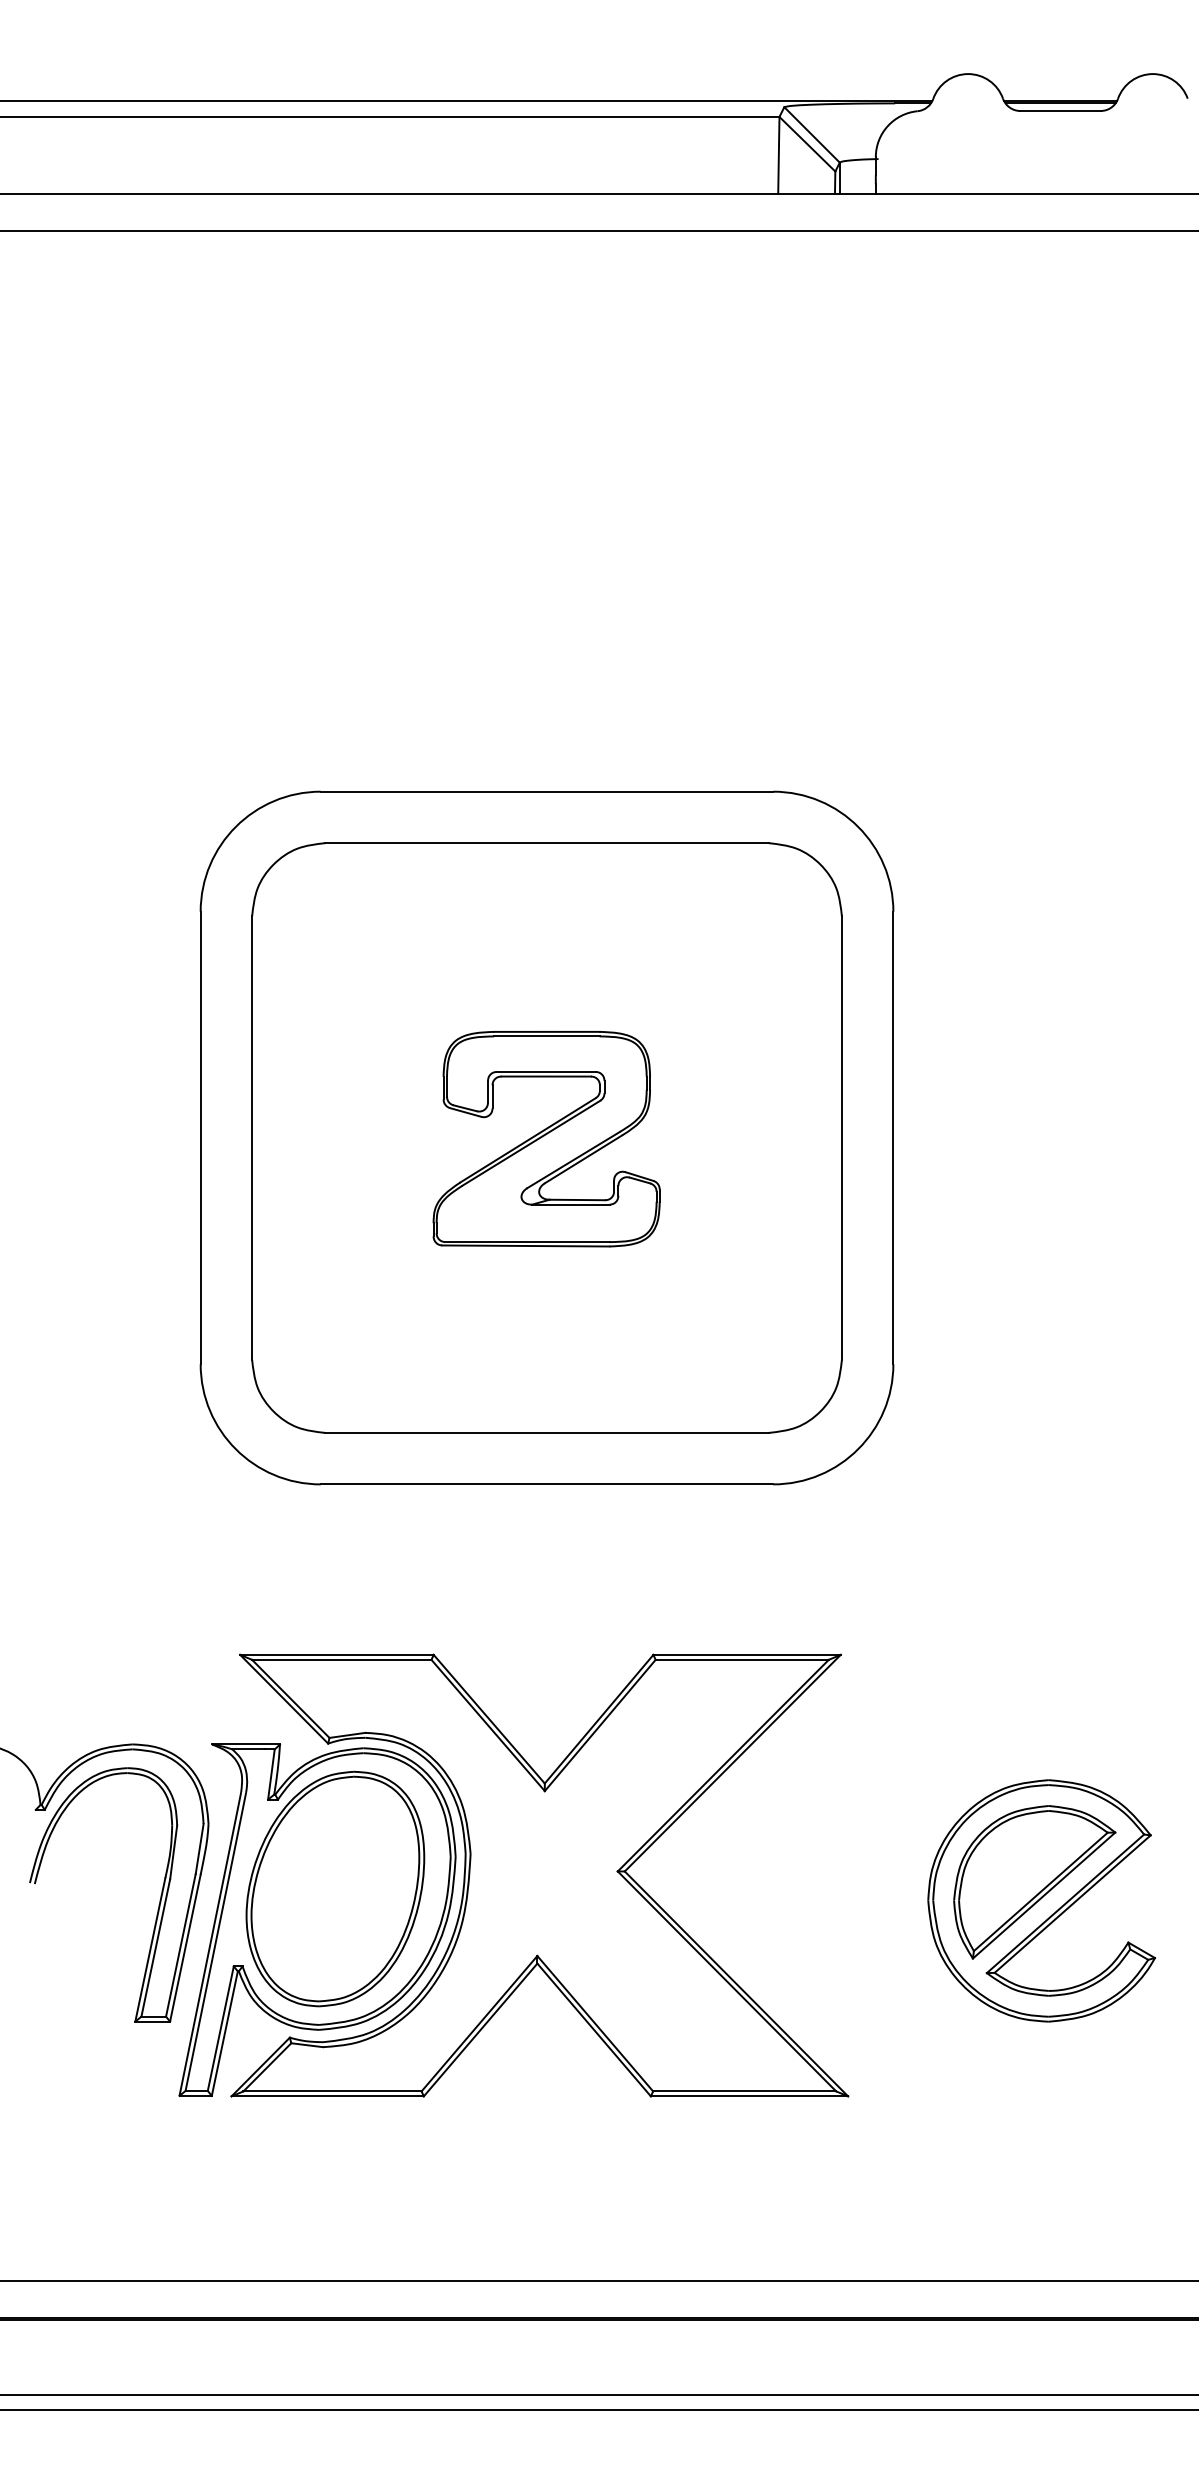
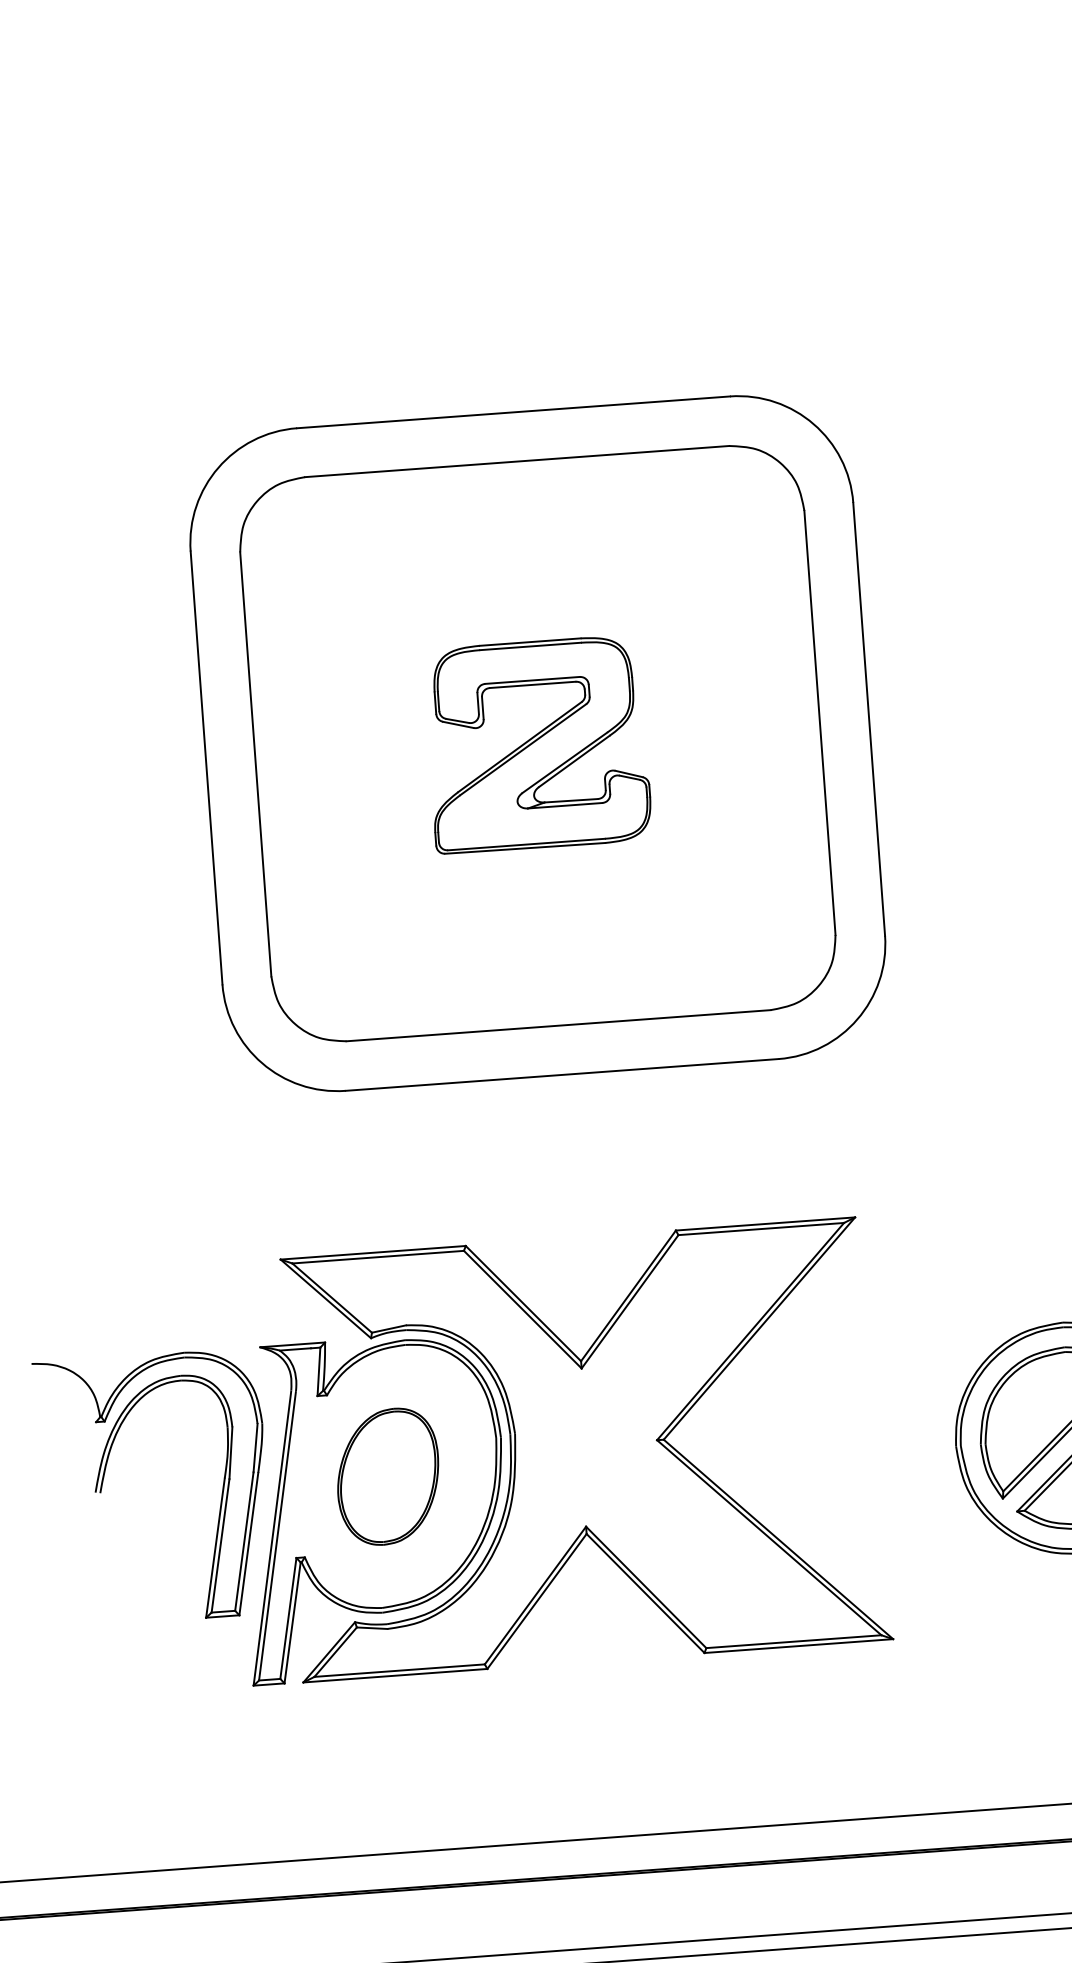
part: (335, 1888) -> (388, 1476), size x0.6

